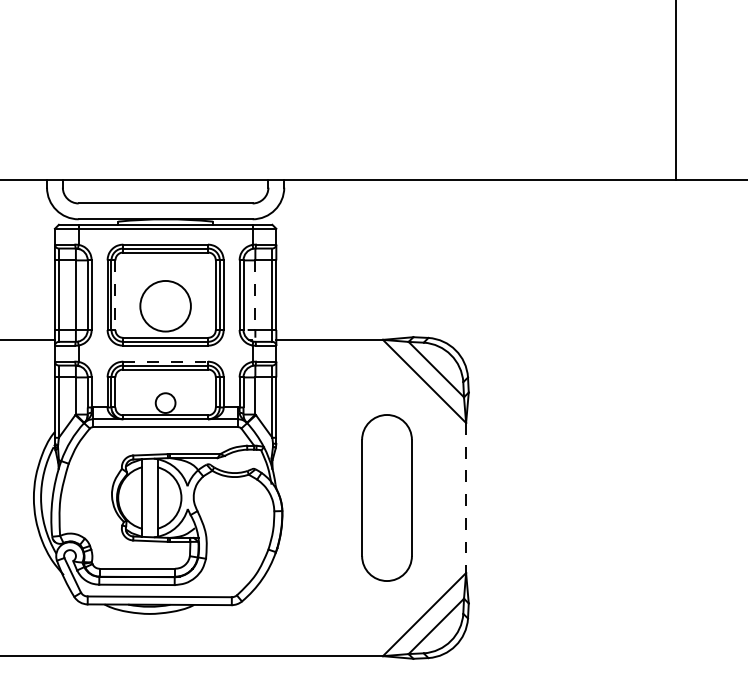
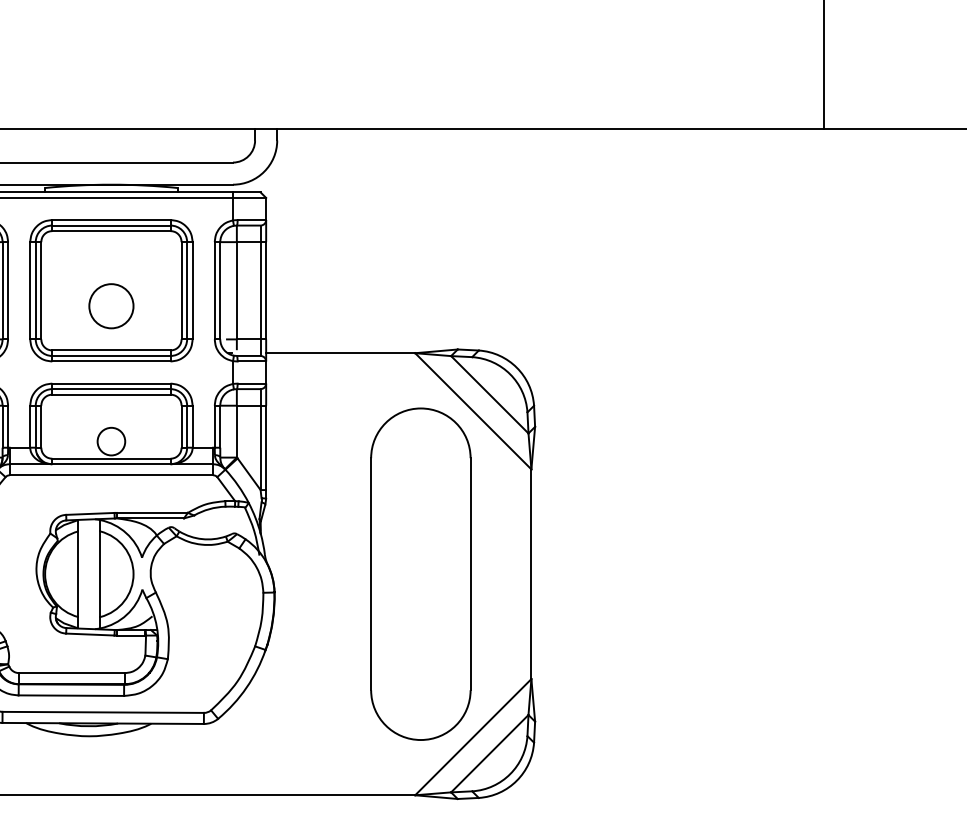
line: (115, 295) -> (41, 291), dashed -> solid
line: (255, 295) -> (237, 291), dashed -> solid
circle: (165, 306) -> (111, 306), size x0.62
line: (166, 361) -> (112, 383), dashed -> solid
part: (386, 497) -> (420, 573), size x1.43
line: (466, 498) -> (531, 574), dashed -> solid

